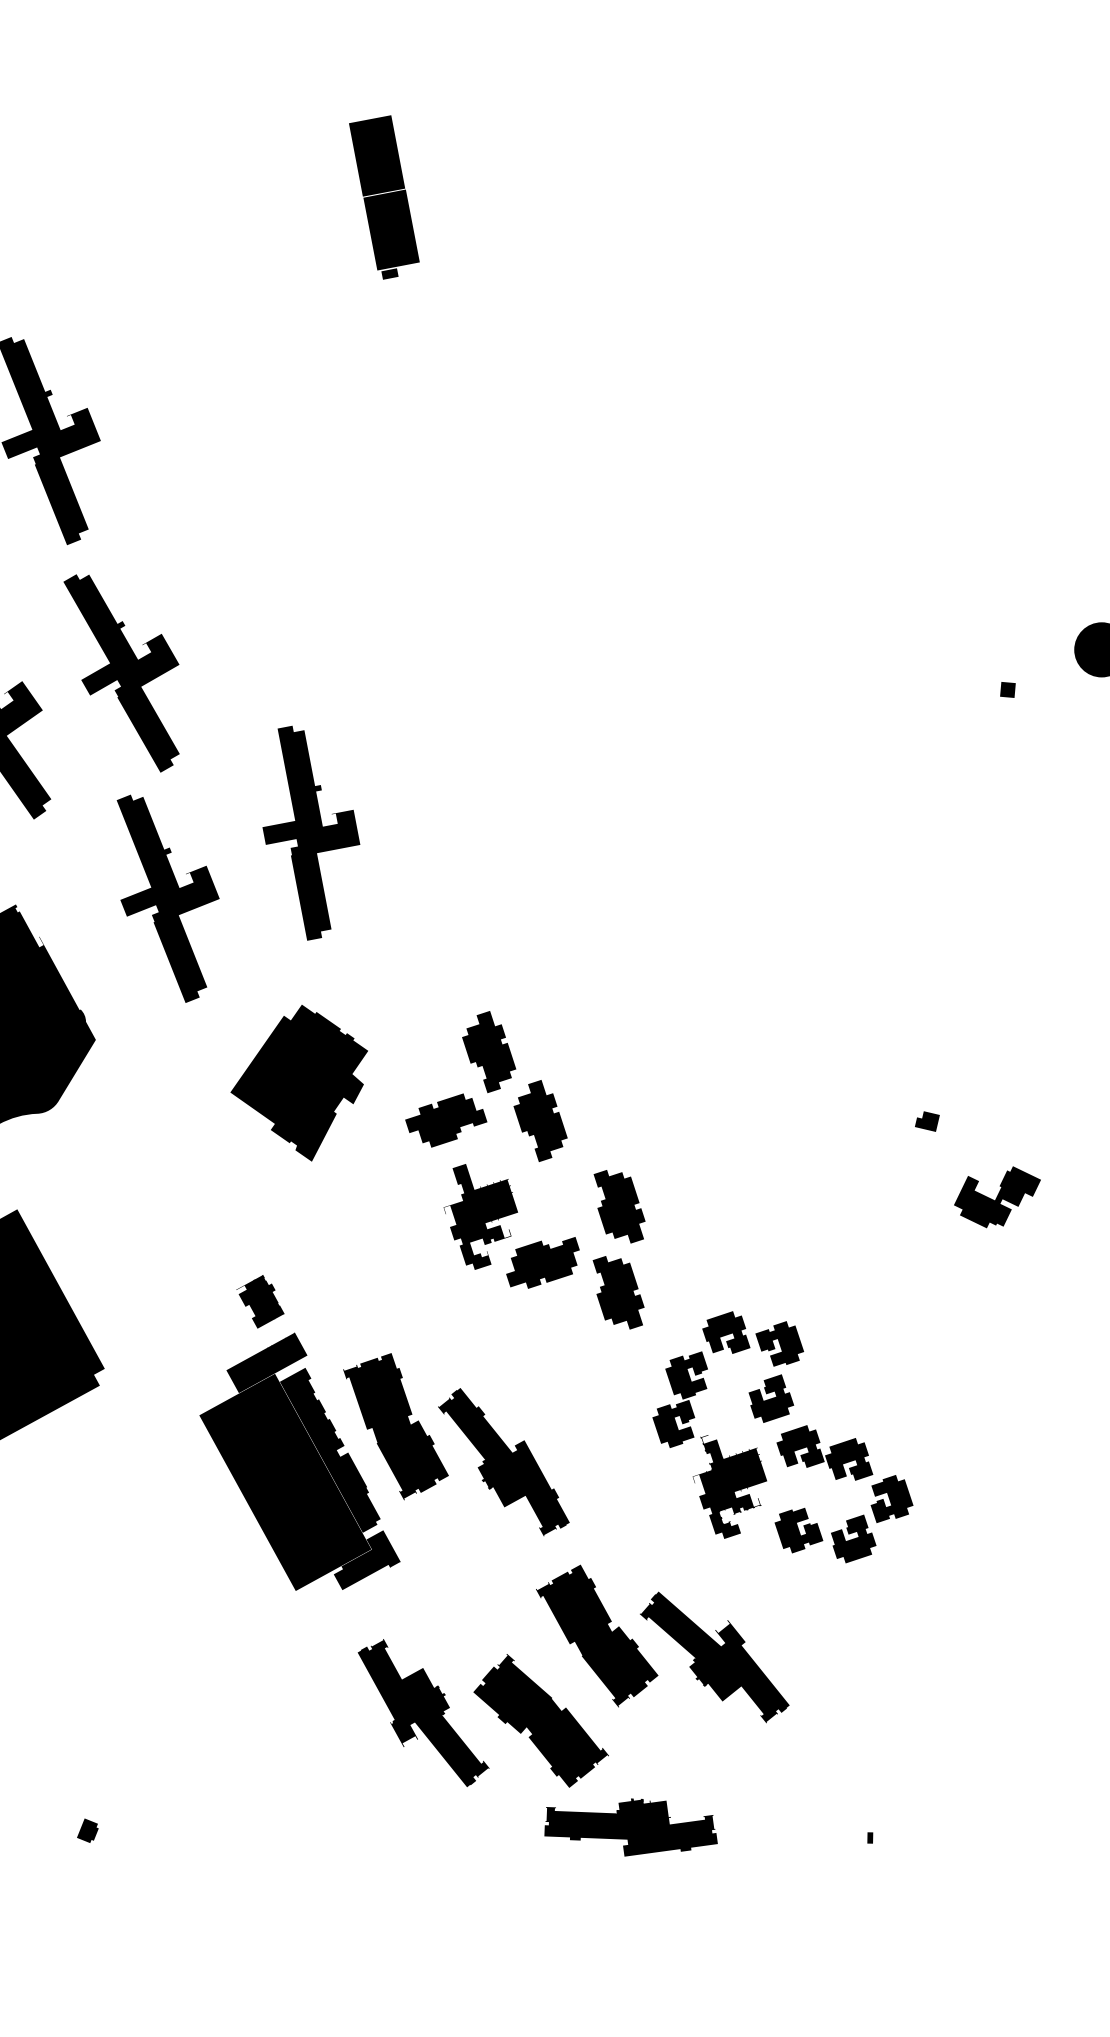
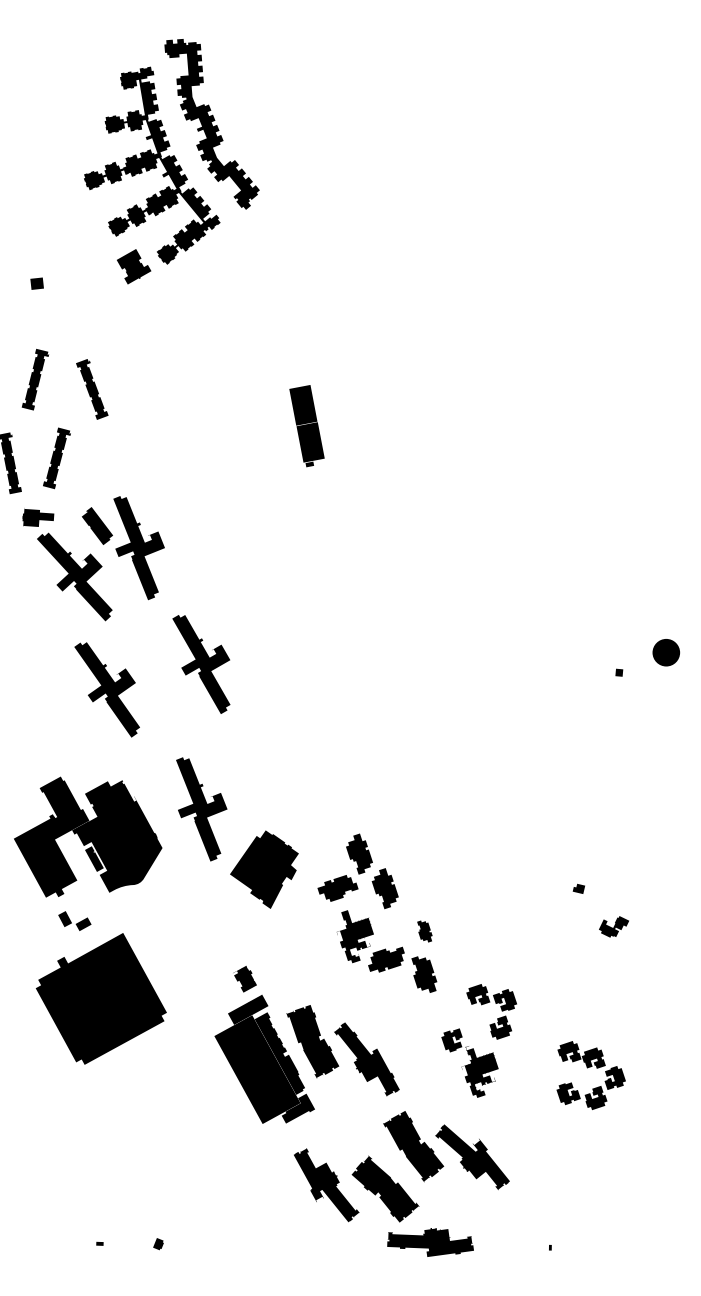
part: (121, 673) -> (201, 664), moved
fill: (311, 833) -> (270, 744), removed
part: (167, 899) -> (201, 809), moved
part: (996, 1196) -> (613, 926), size x0.7
part: (618, 1206) -> (424, 931), size x0.6
fill: (686, 1374) -> (458, 1015), removed
part: (836, 1480) -> (587, 1068), moved

